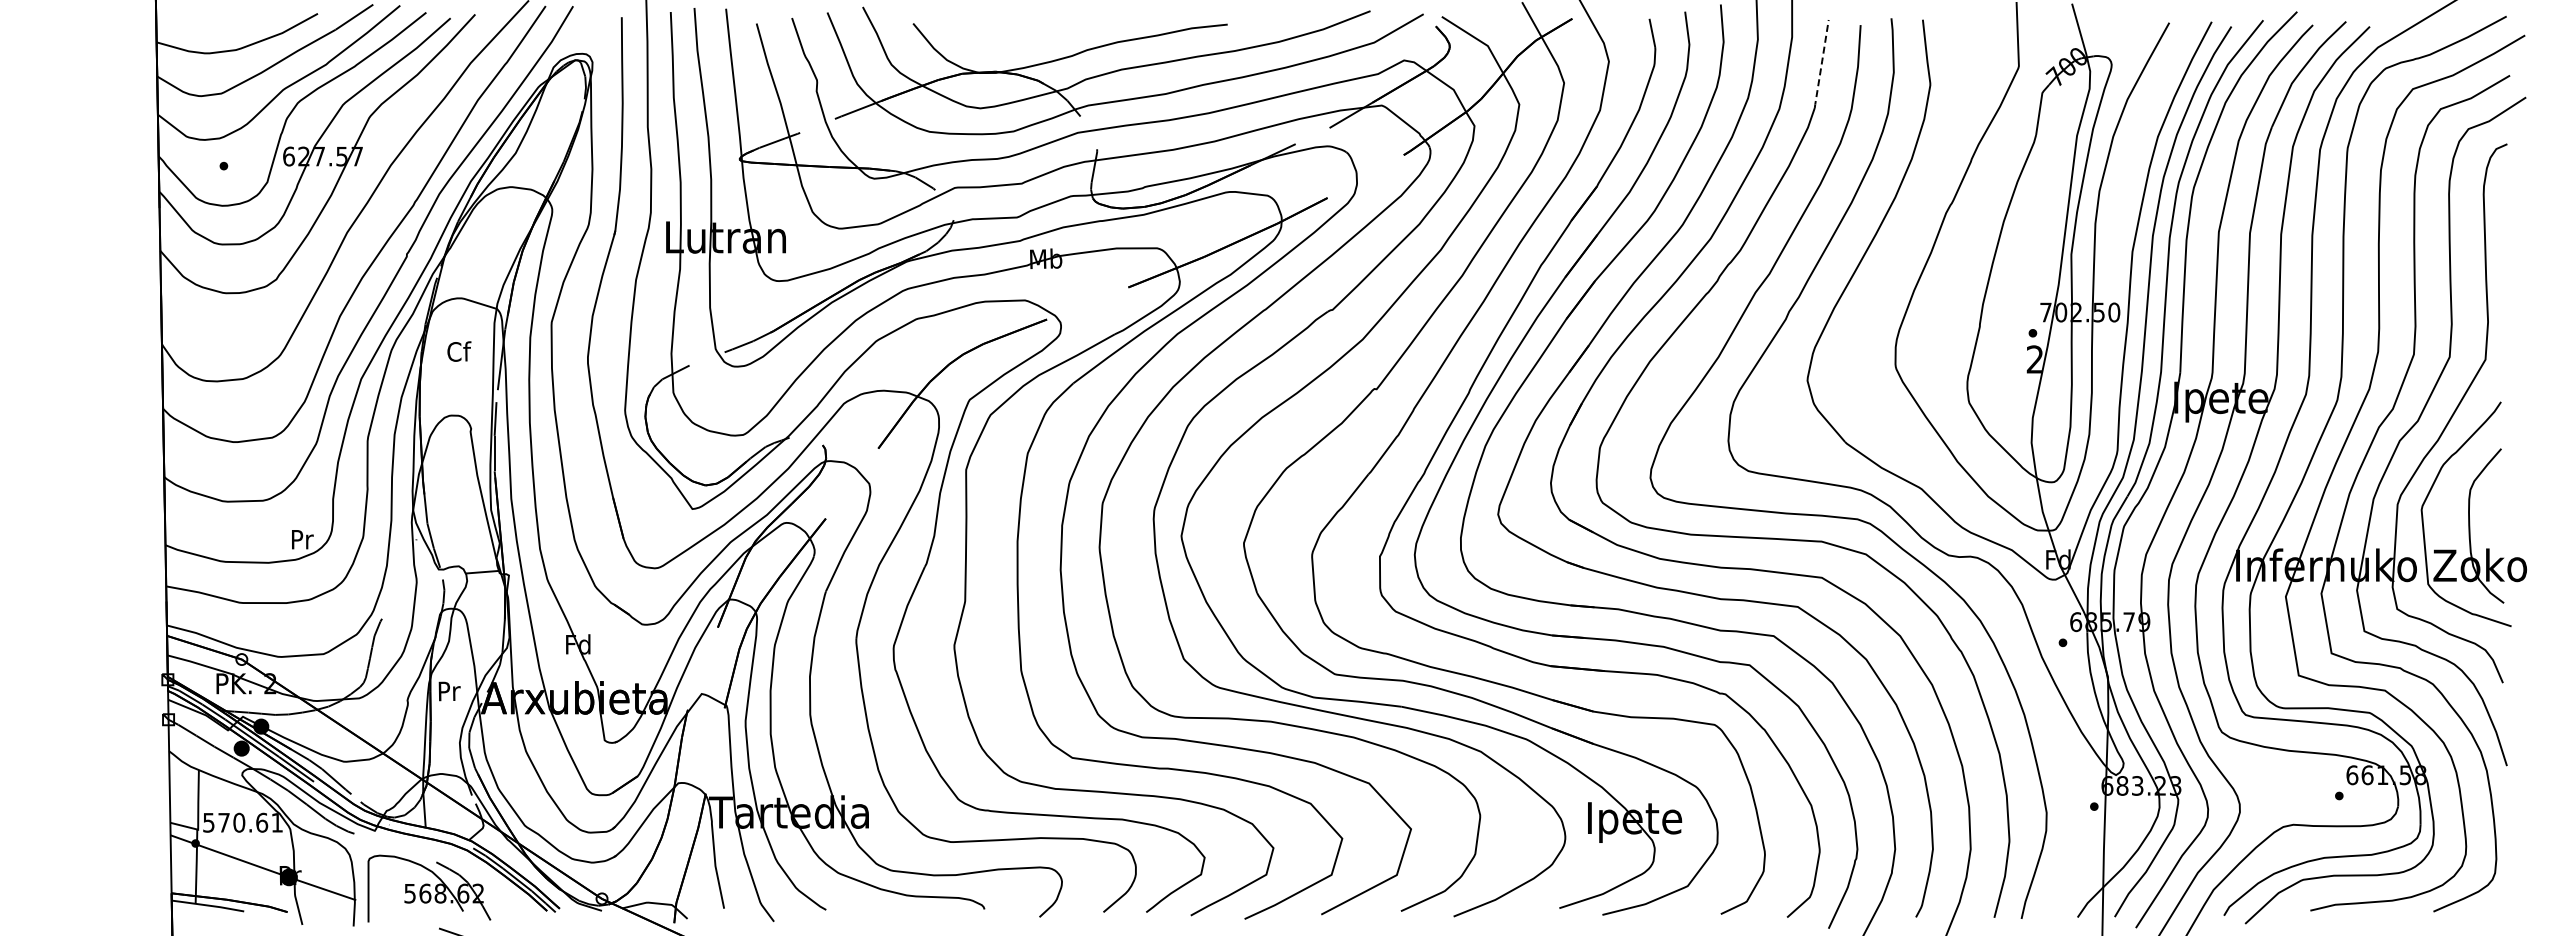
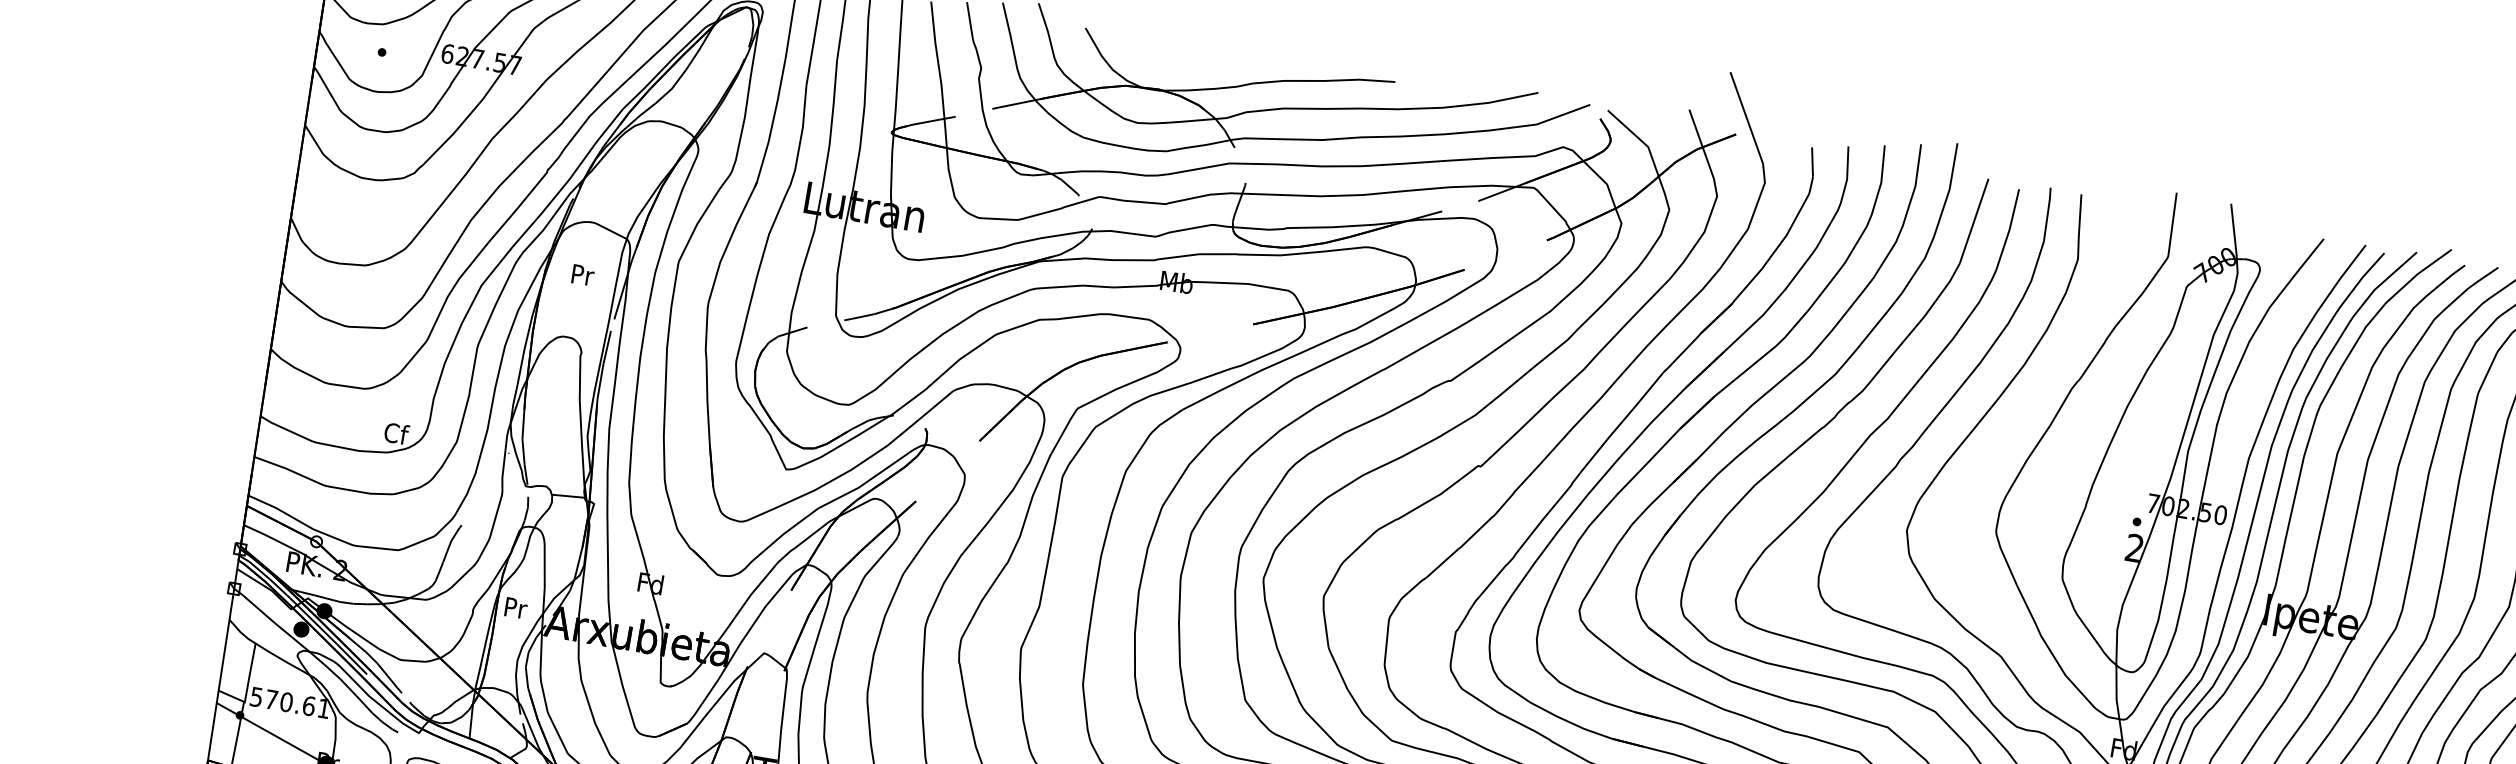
line: (1821, 64) -> (1973, 221), dashed -> solid
text: (459, 351) -> (583, 274), Cf -> Pr
text: (302, 539) -> (396, 433), Pr -> Cf

